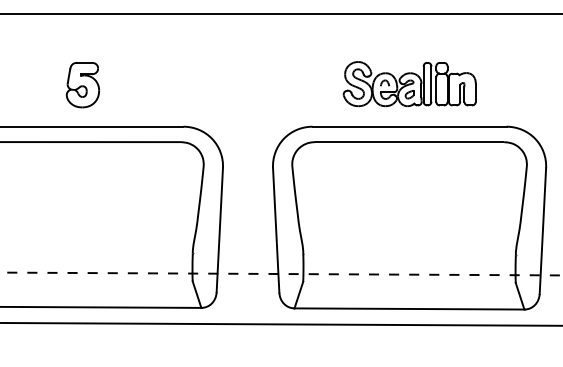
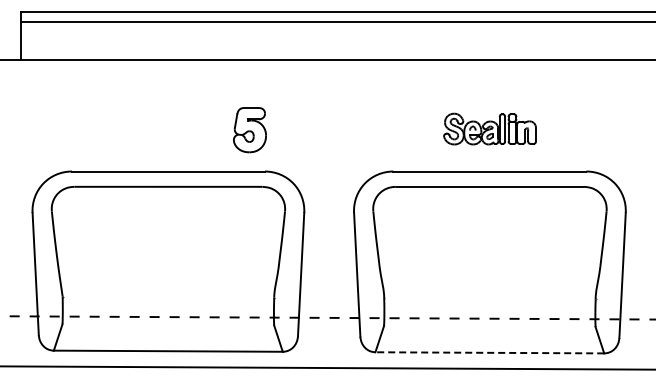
part: (409, 83) -> (489, 128), size x0.7
part: (82, 85) -> (249, 130), moved
line: (409, 308) -> (489, 352), solid -> dashed

